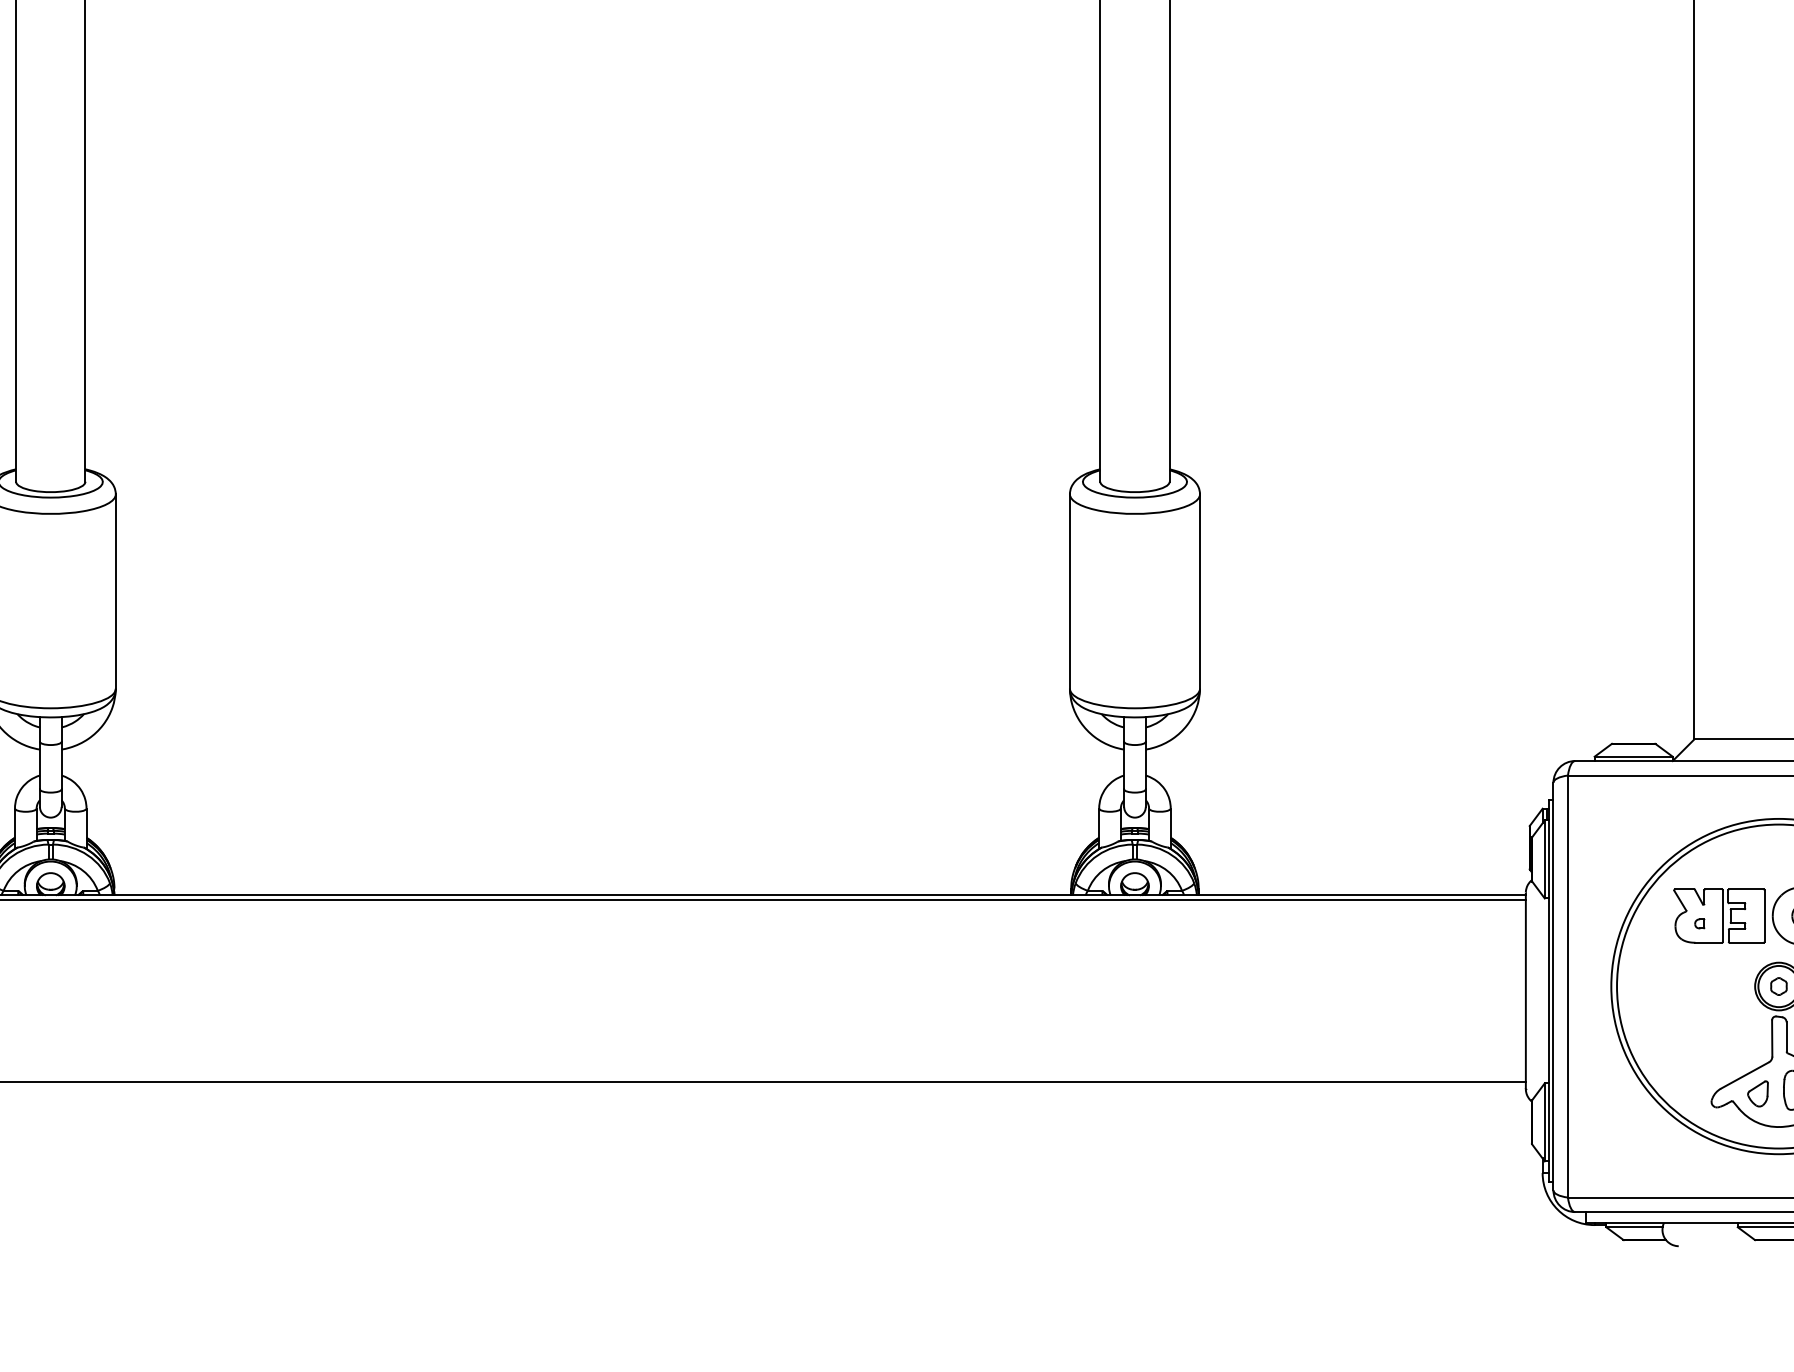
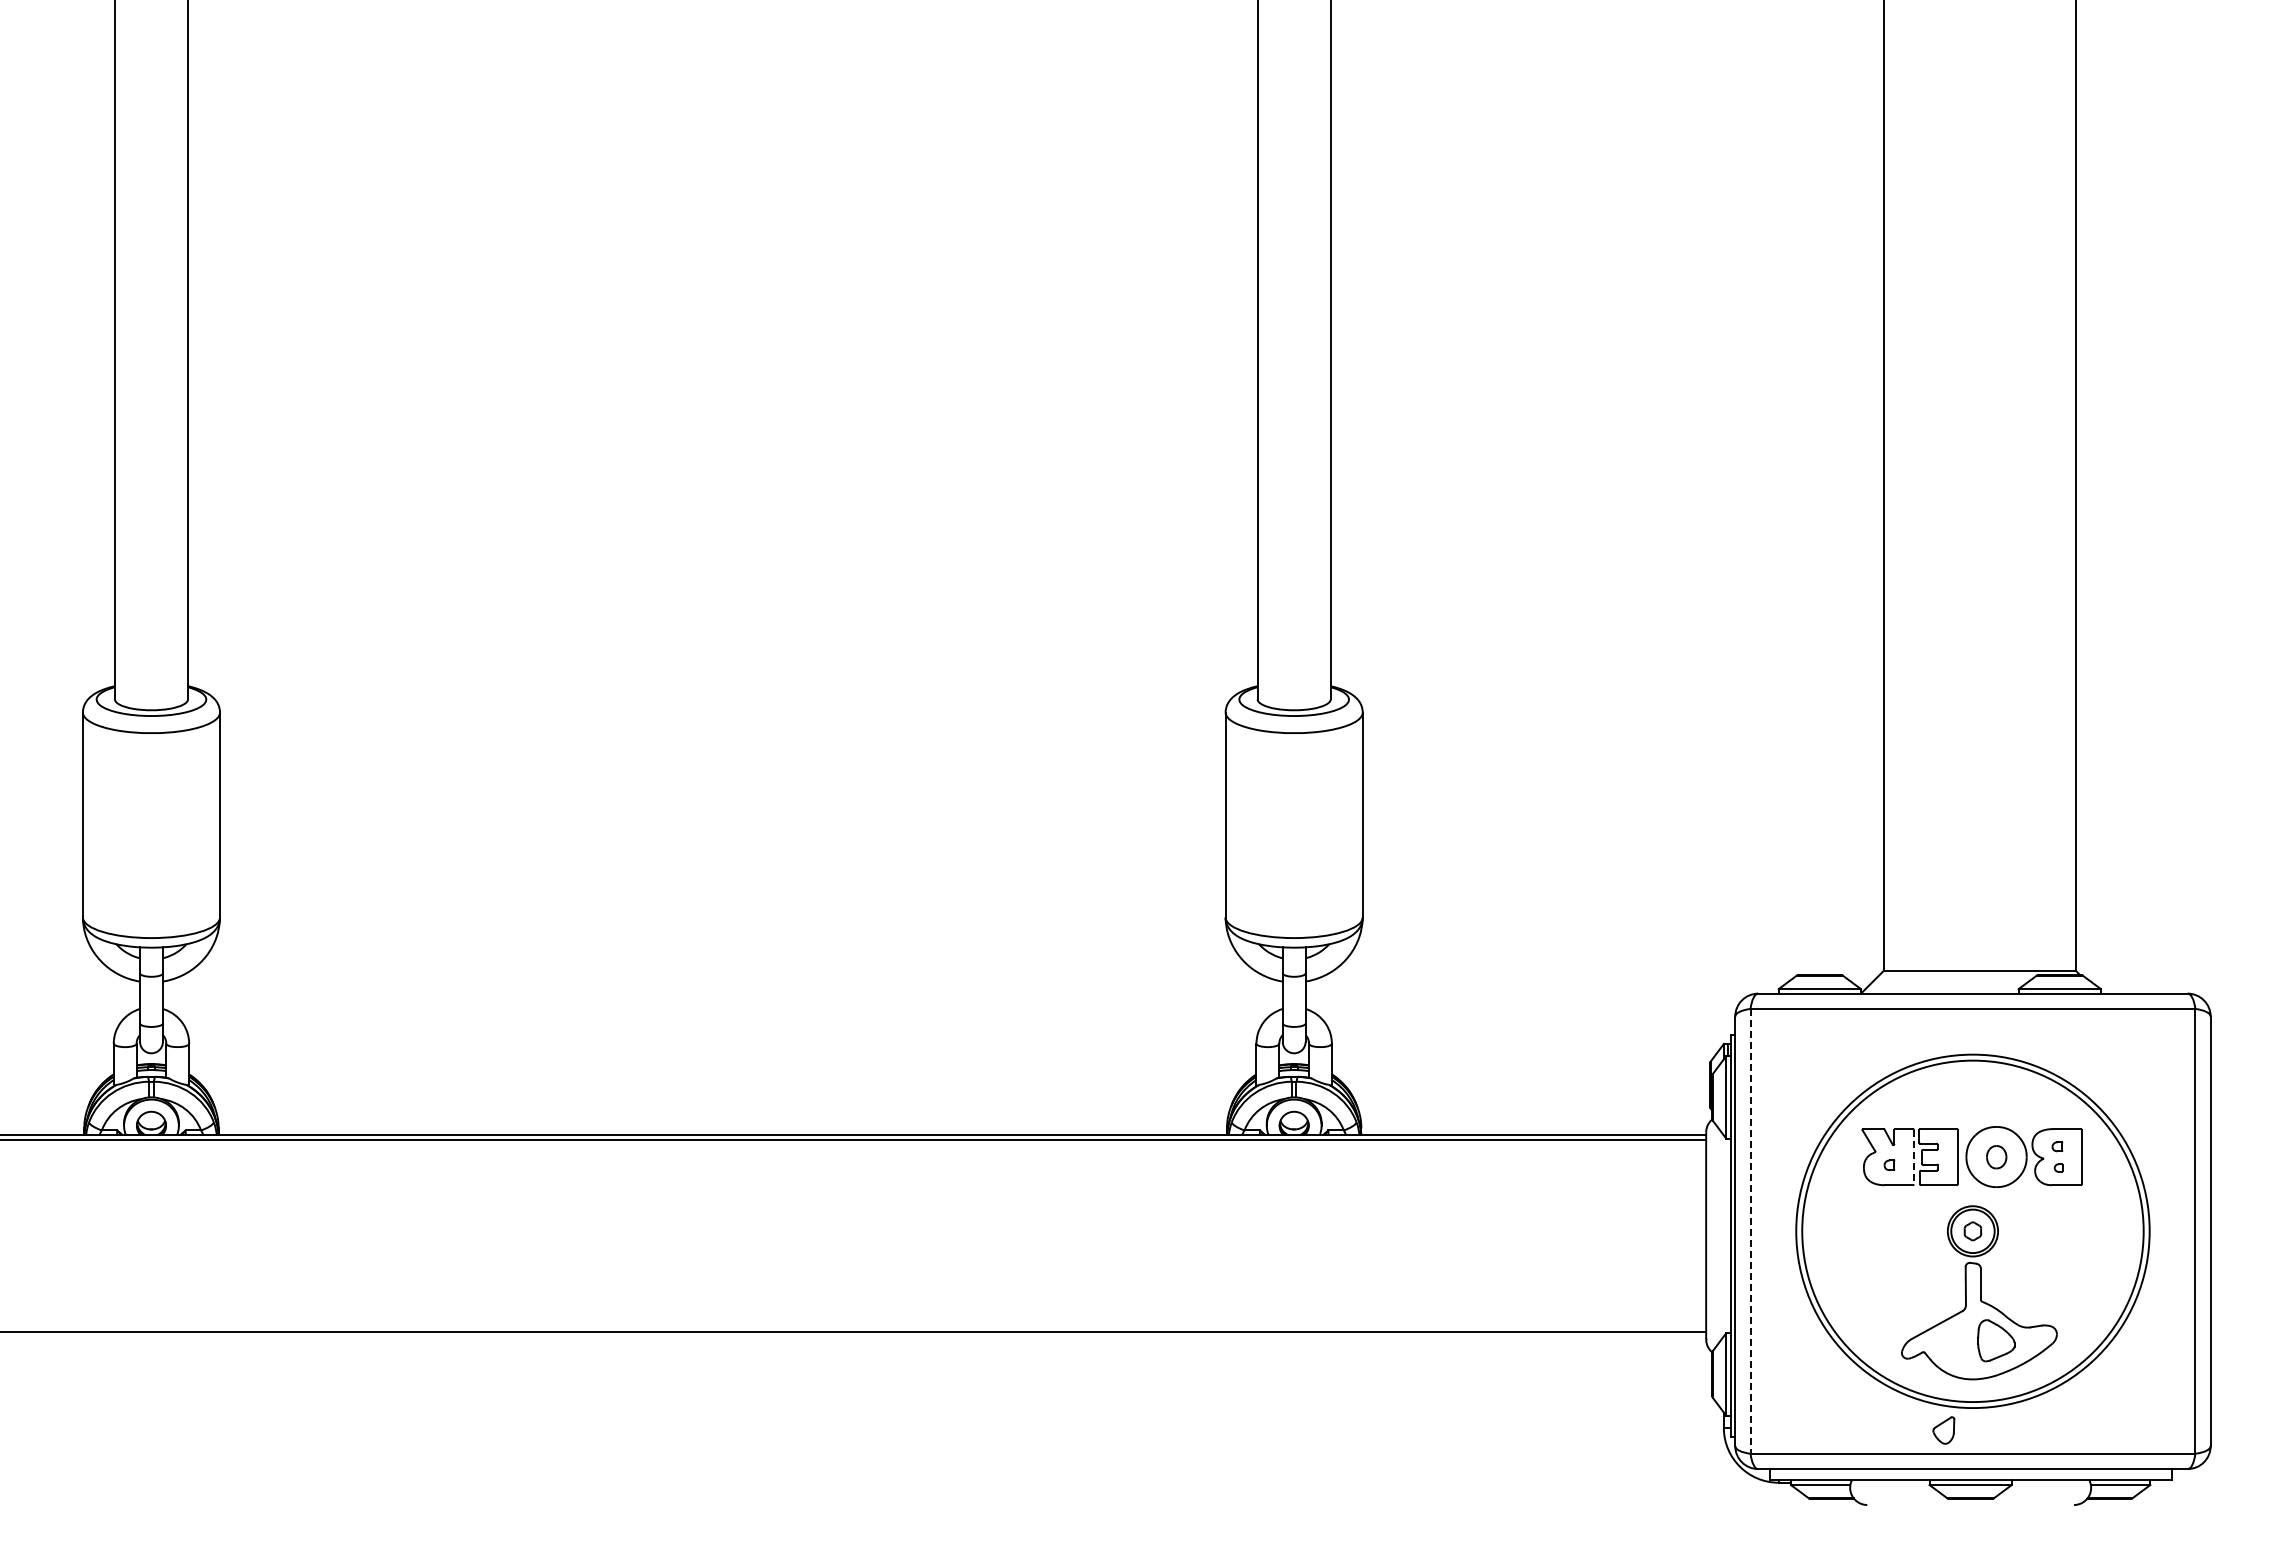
line: (1722, 916) -> (1913, 1157), solid -> dashed
line: (1567, 986) -> (1750, 1231), solid -> dashed
part: (1757, 1093) -> (1943, 1430), moved

